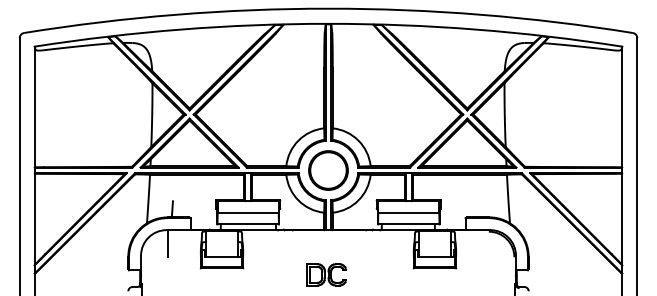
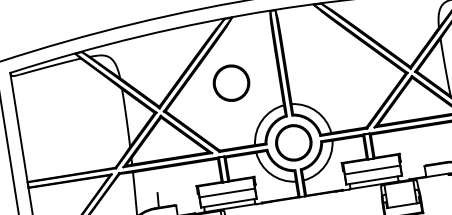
circle: (271, 95) -> (231, 83), added

